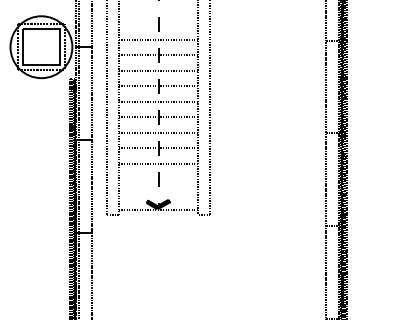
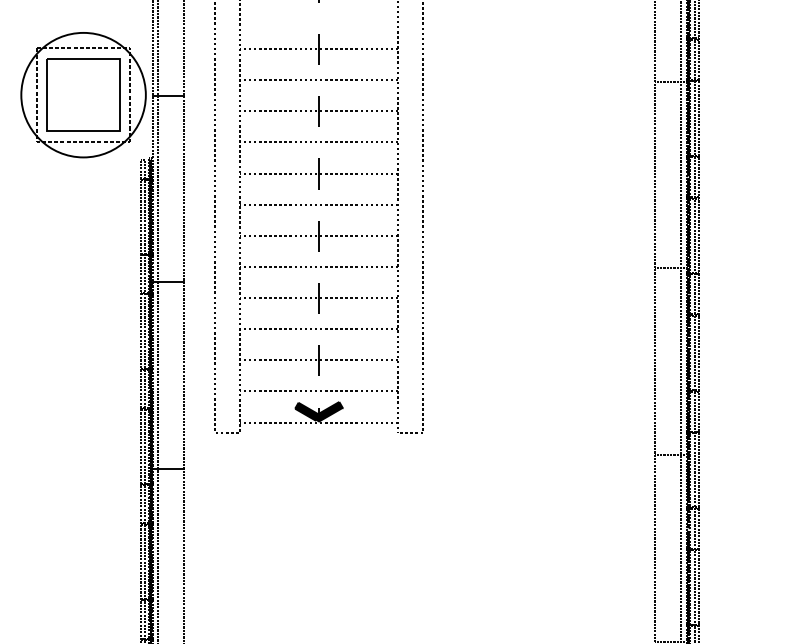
line: (158, 24) -> (319, 49), added
line: (158, 179) -> (319, 361), added
line: (158, 194) -> (319, 391), added

